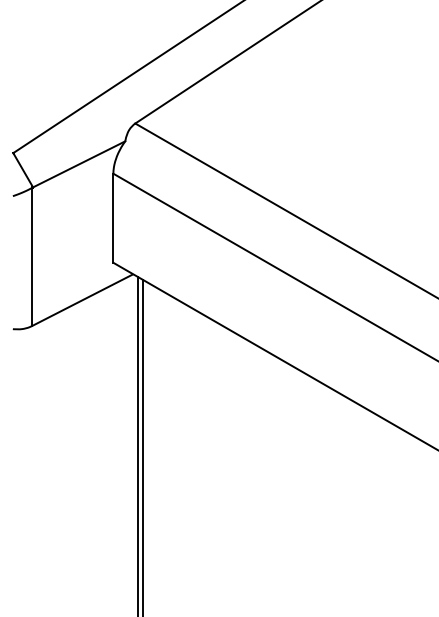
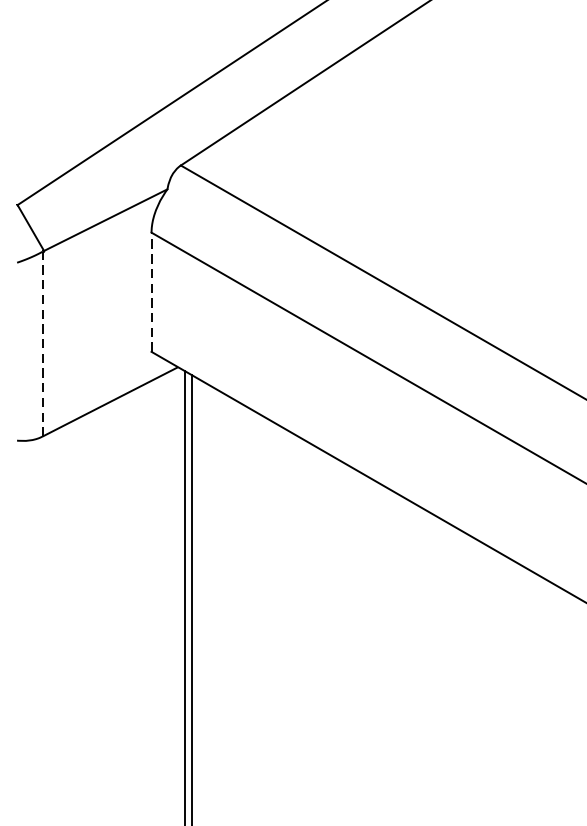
line: (113, 218) -> (151, 292), solid -> dashed
line: (31, 256) -> (41, 343), solid -> dashed

